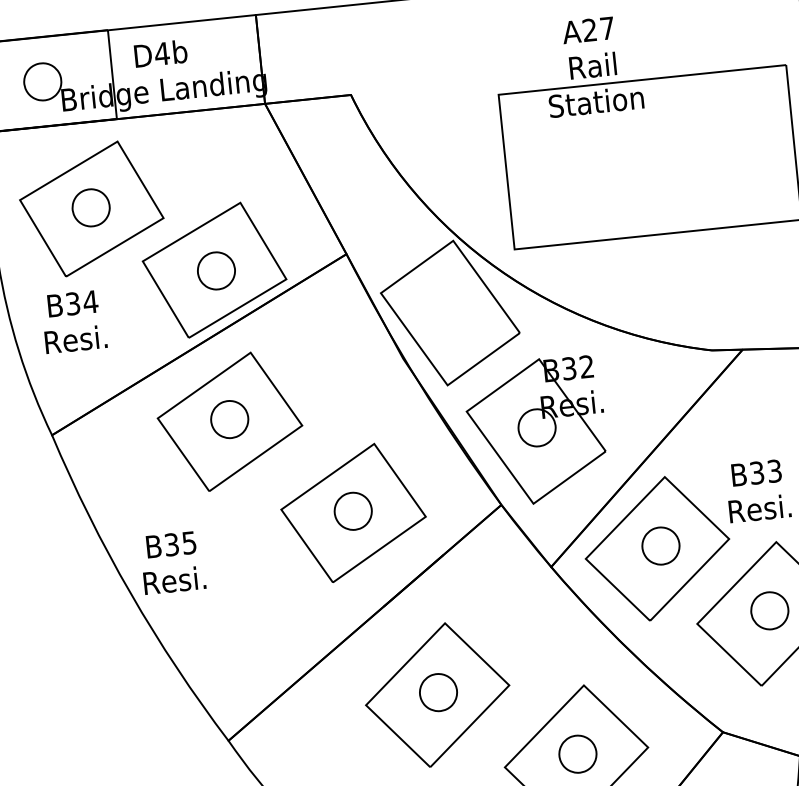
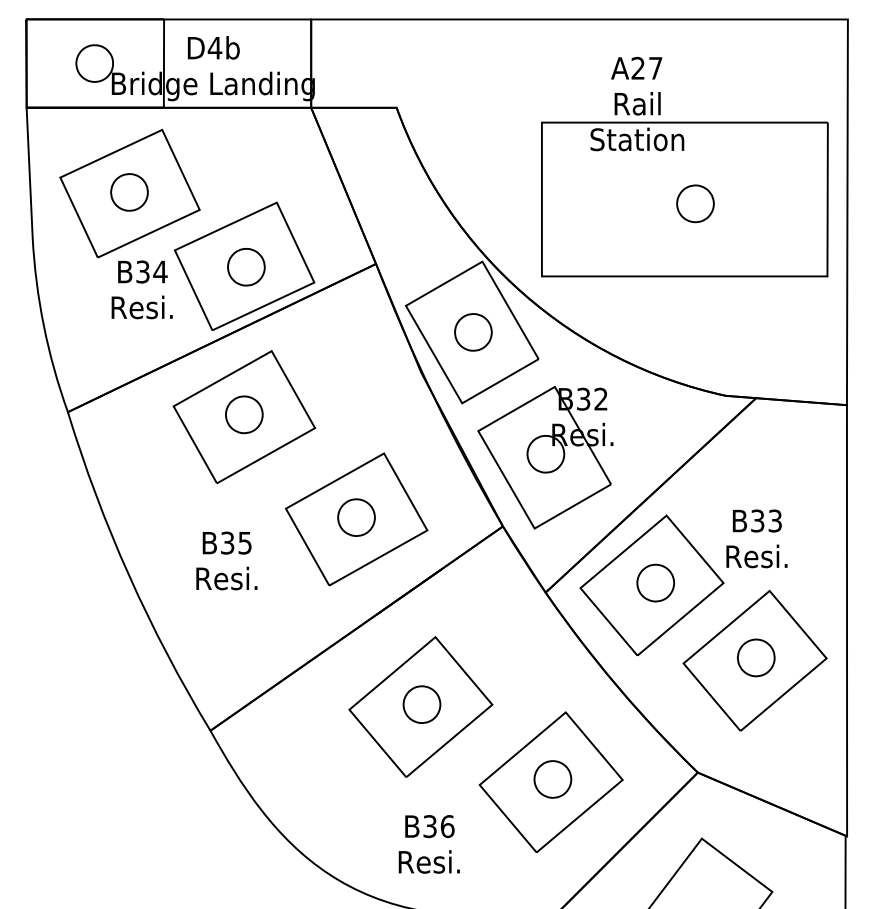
part: (661, 160) -> (695, 203), added
part: (451, 312) -> (473, 332), added
text: (73, 321) -> (141, 289), moved
text: (172, 562) -> (226, 560), moved

